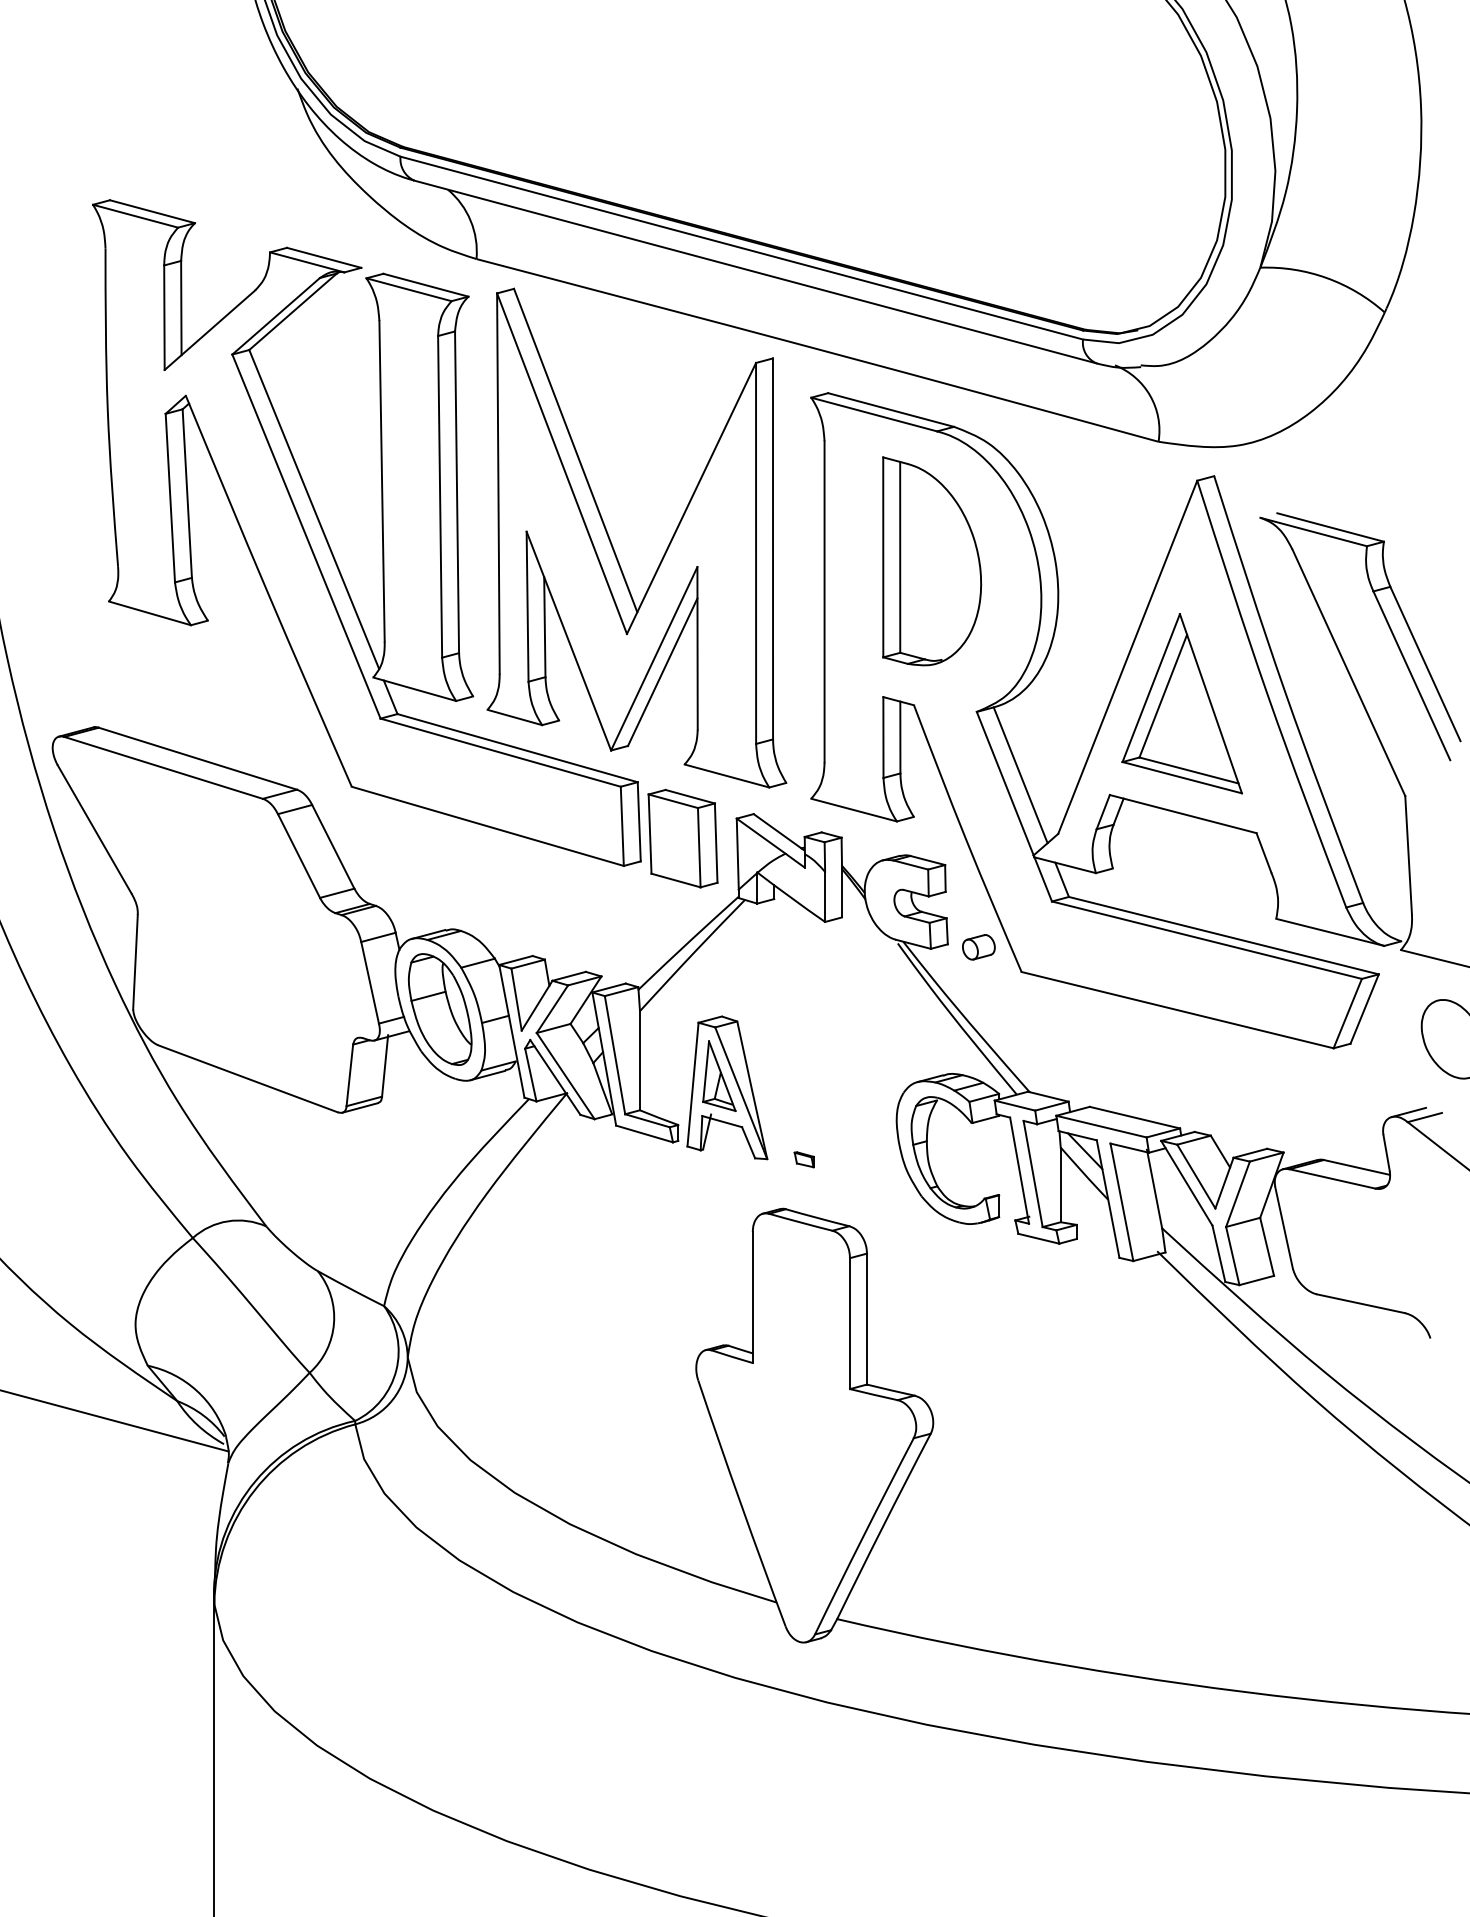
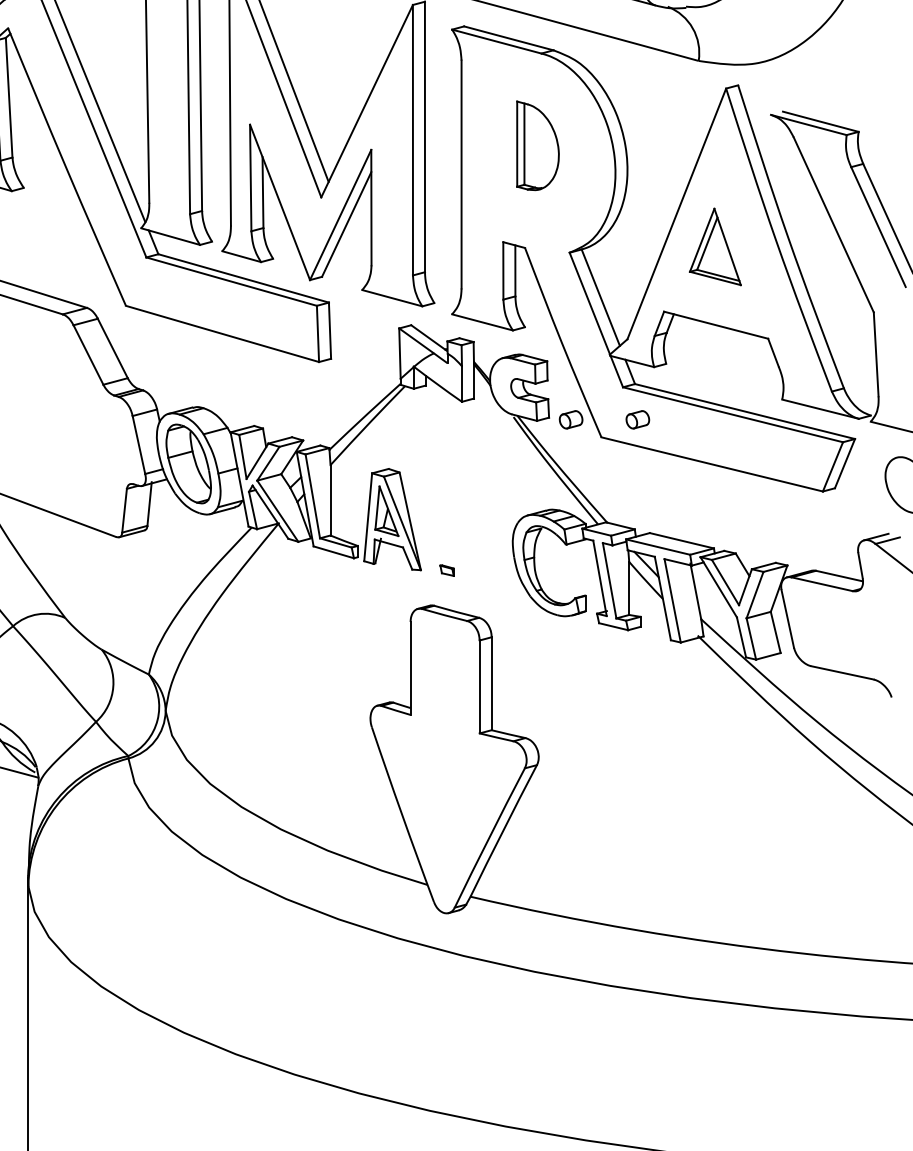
part: (932, 561) -> (538, 145), size x0.6
part: (1181, 703) -> (714, 246), size x0.6
part: (682, 838) -> (360, 342), removed
part: (1072, 947) -> (637, 419), added

